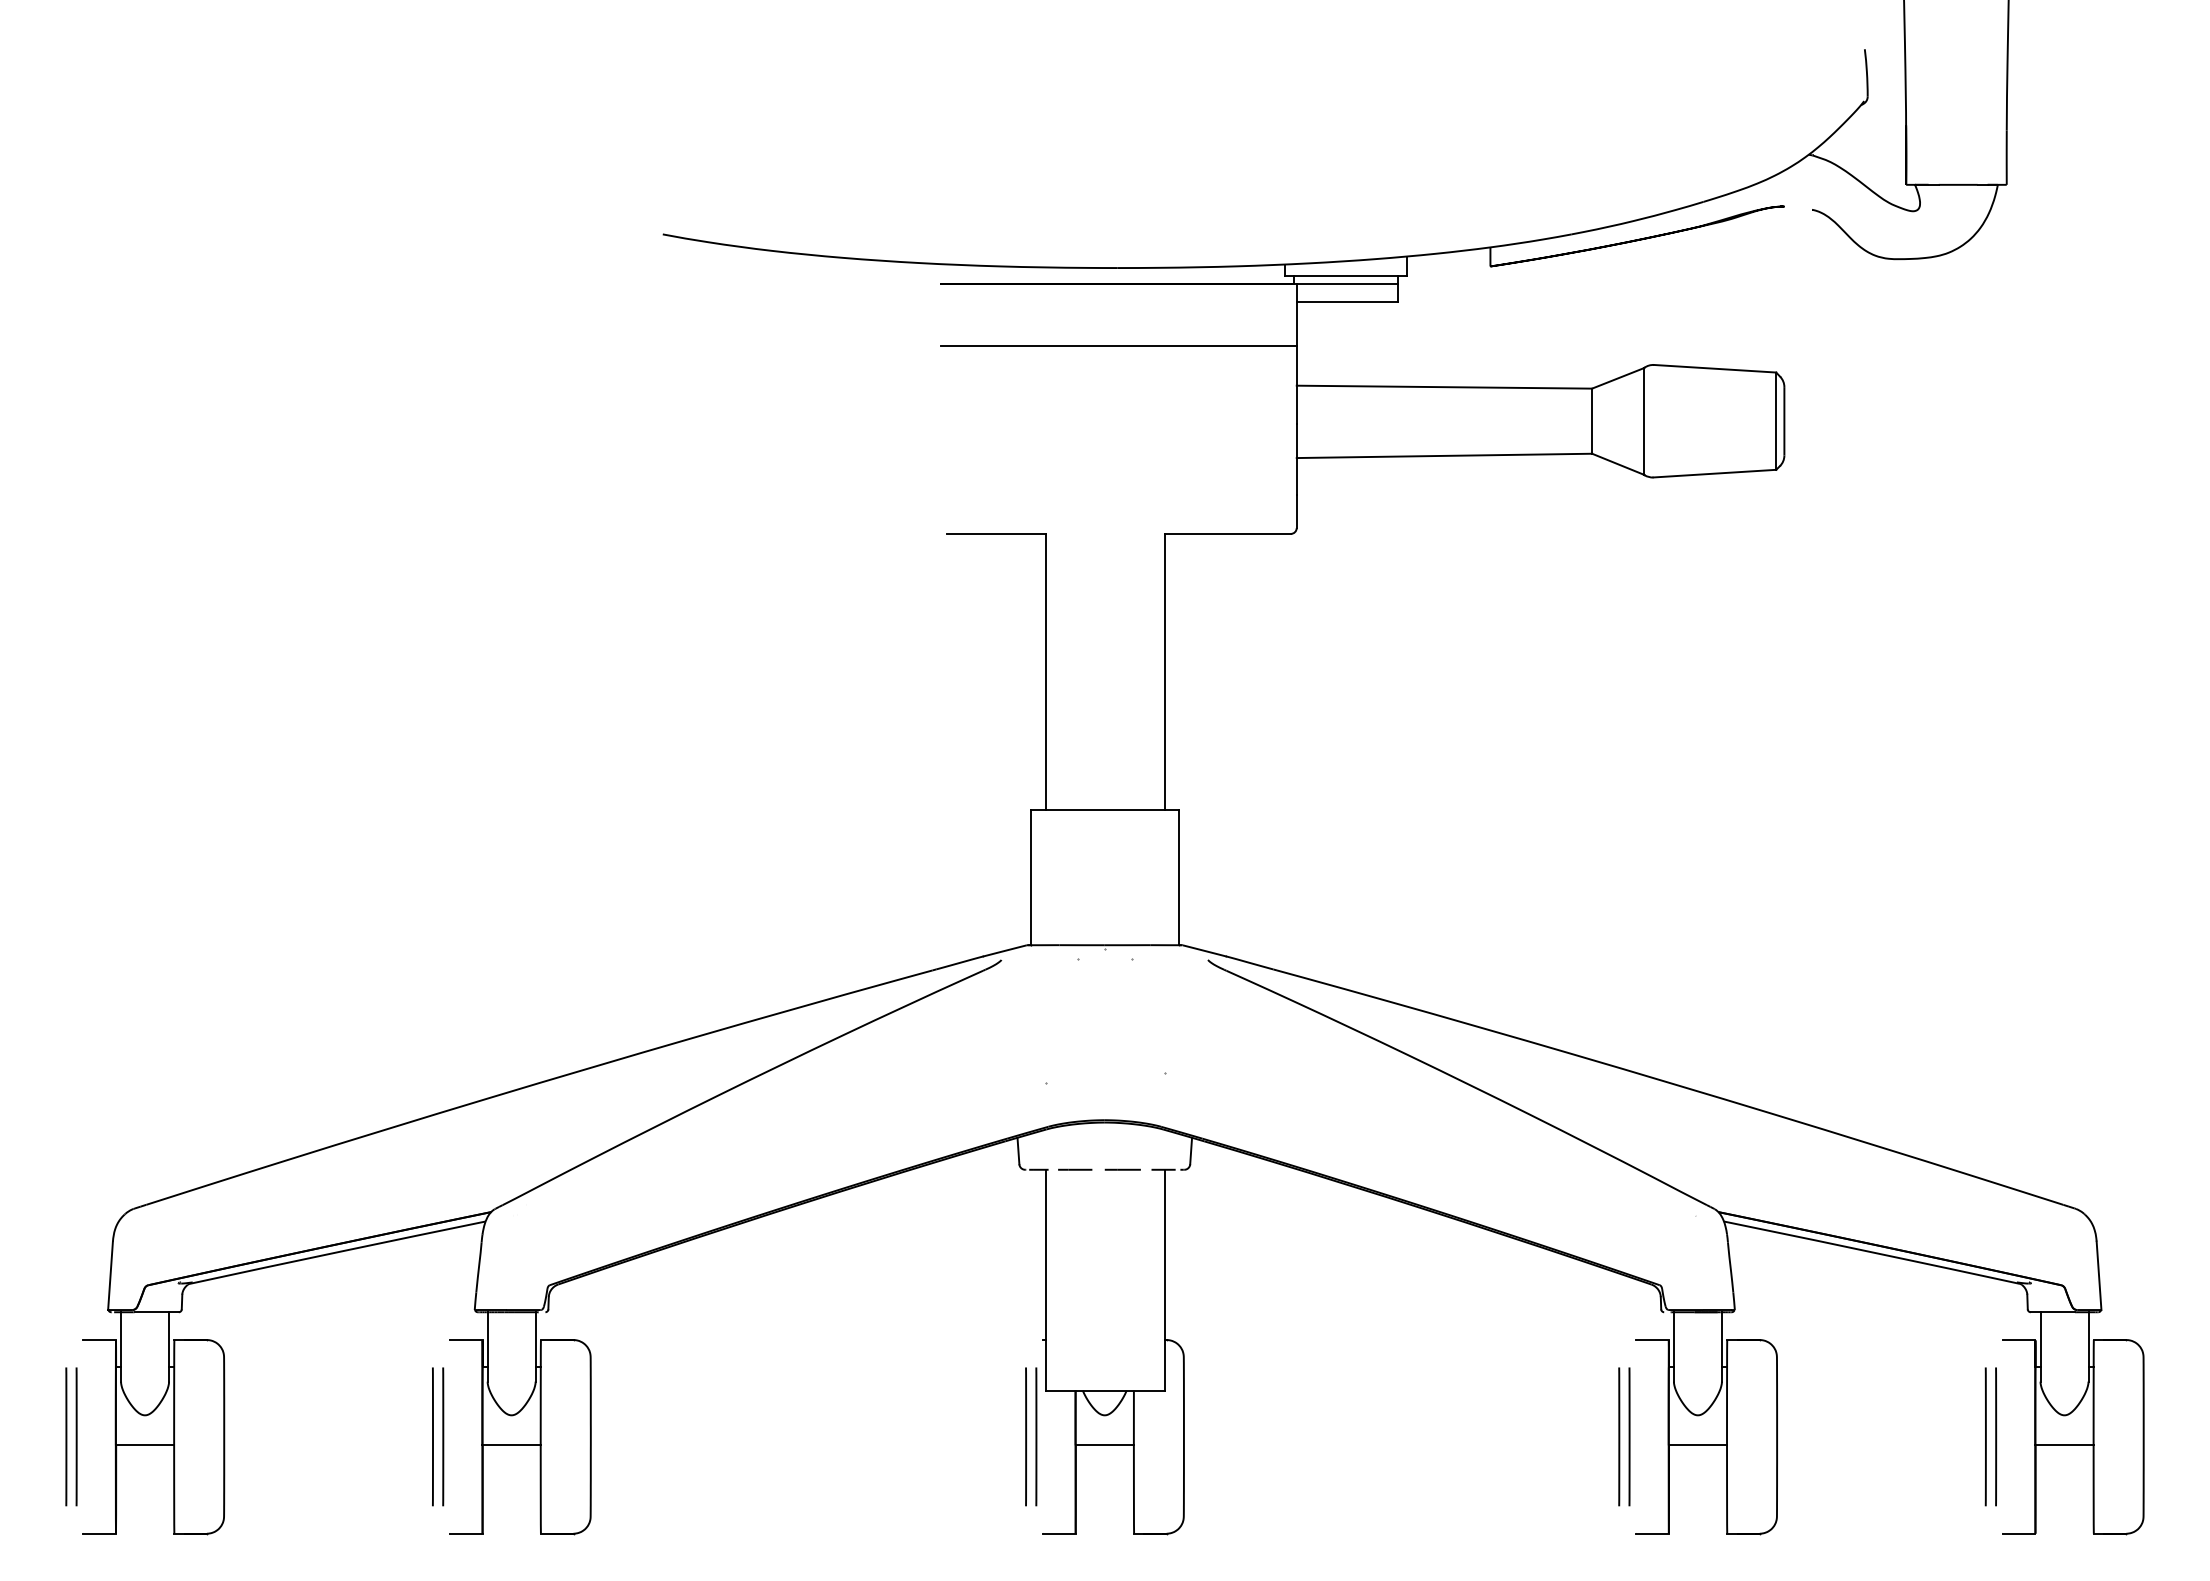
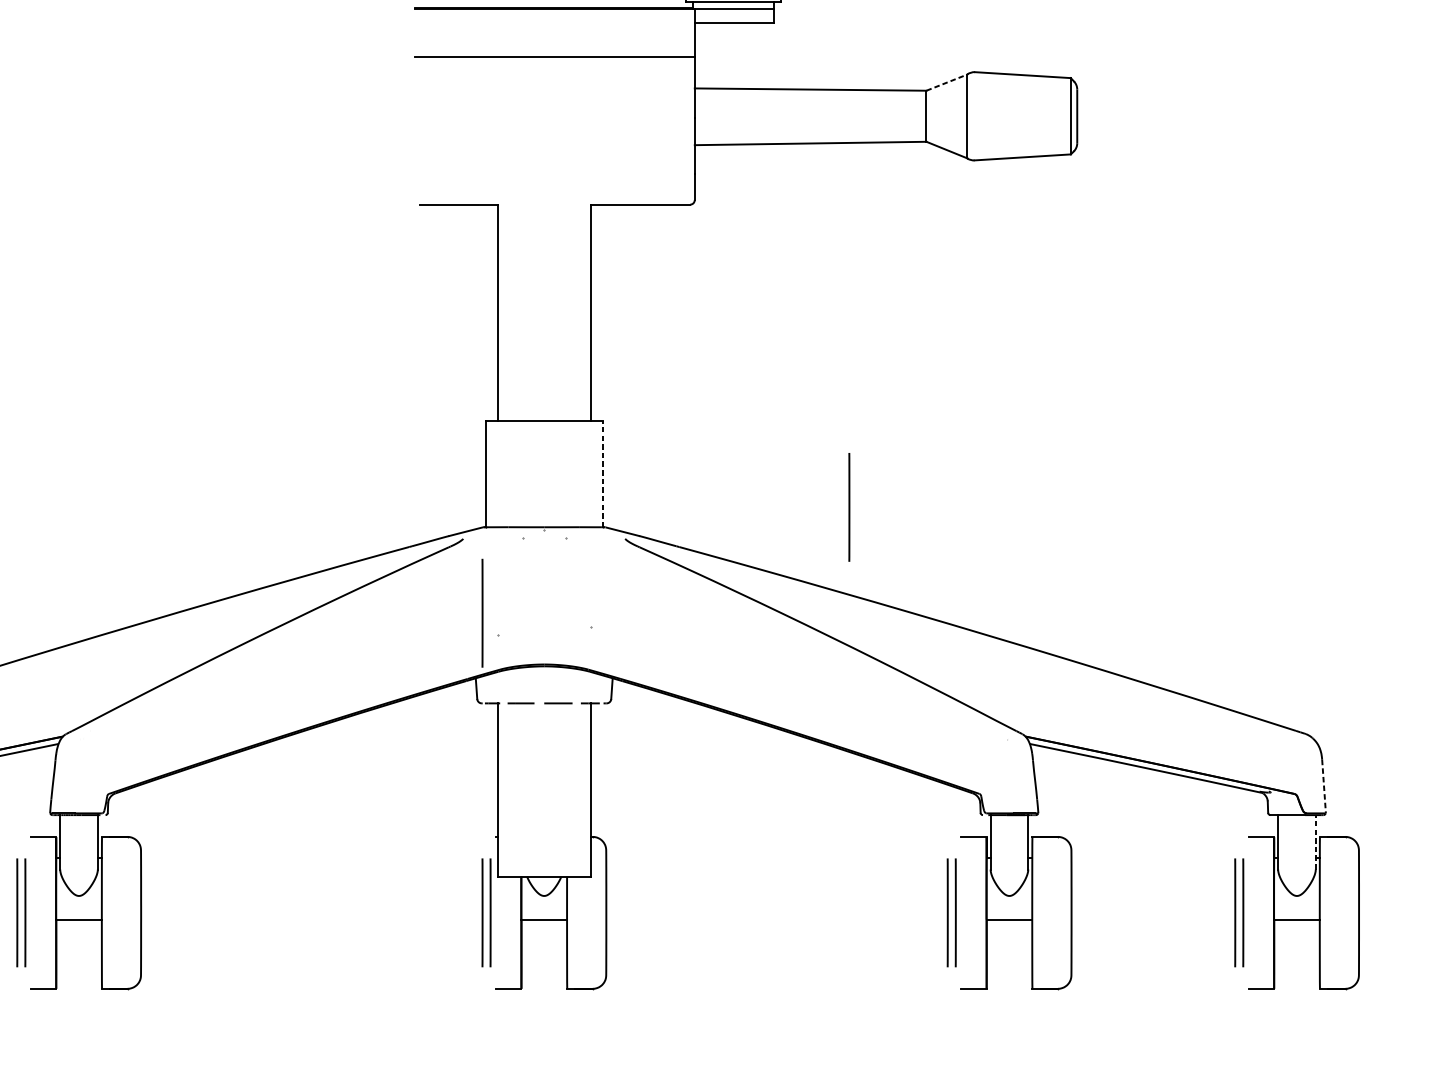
line: (1618, 378) -> (947, 82), solid -> dashed
line: (1179, 877) -> (602, 474), solid -> dashed
line: (1493, 919) -> (849, 507), added
line: (1026, 1054) -> (482, 612), added
line: (2099, 1276) -> (1324, 787), solid -> dashed
line: (2088, 1346) -> (1315, 841), solid -> dashed

